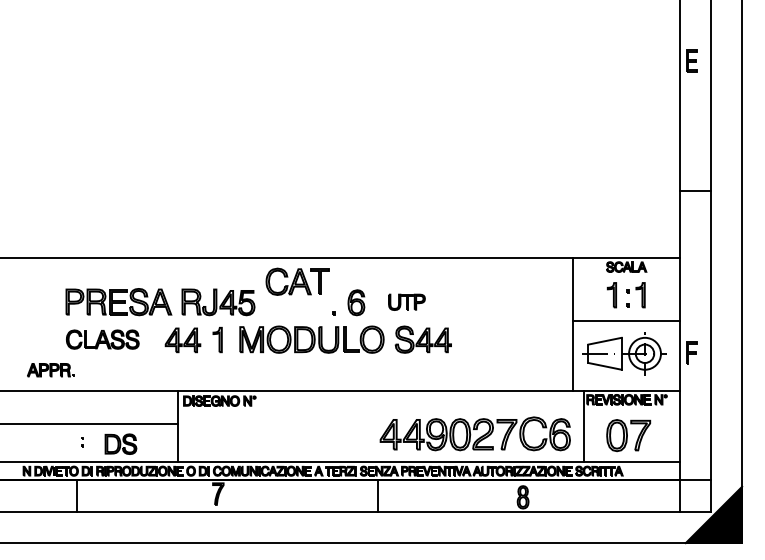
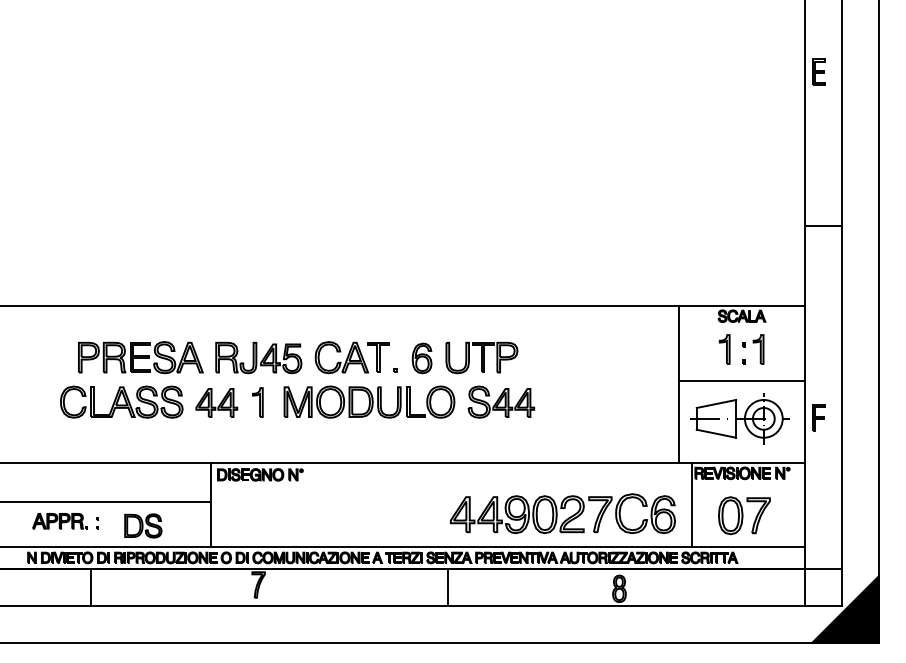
part: (296, 281) -> (351, 357), moved
part: (406, 301) -> (481, 357), size x1.67
part: (102, 339) -> (121, 401), size x1.43
part: (50, 370) -> (59, 521), moved

